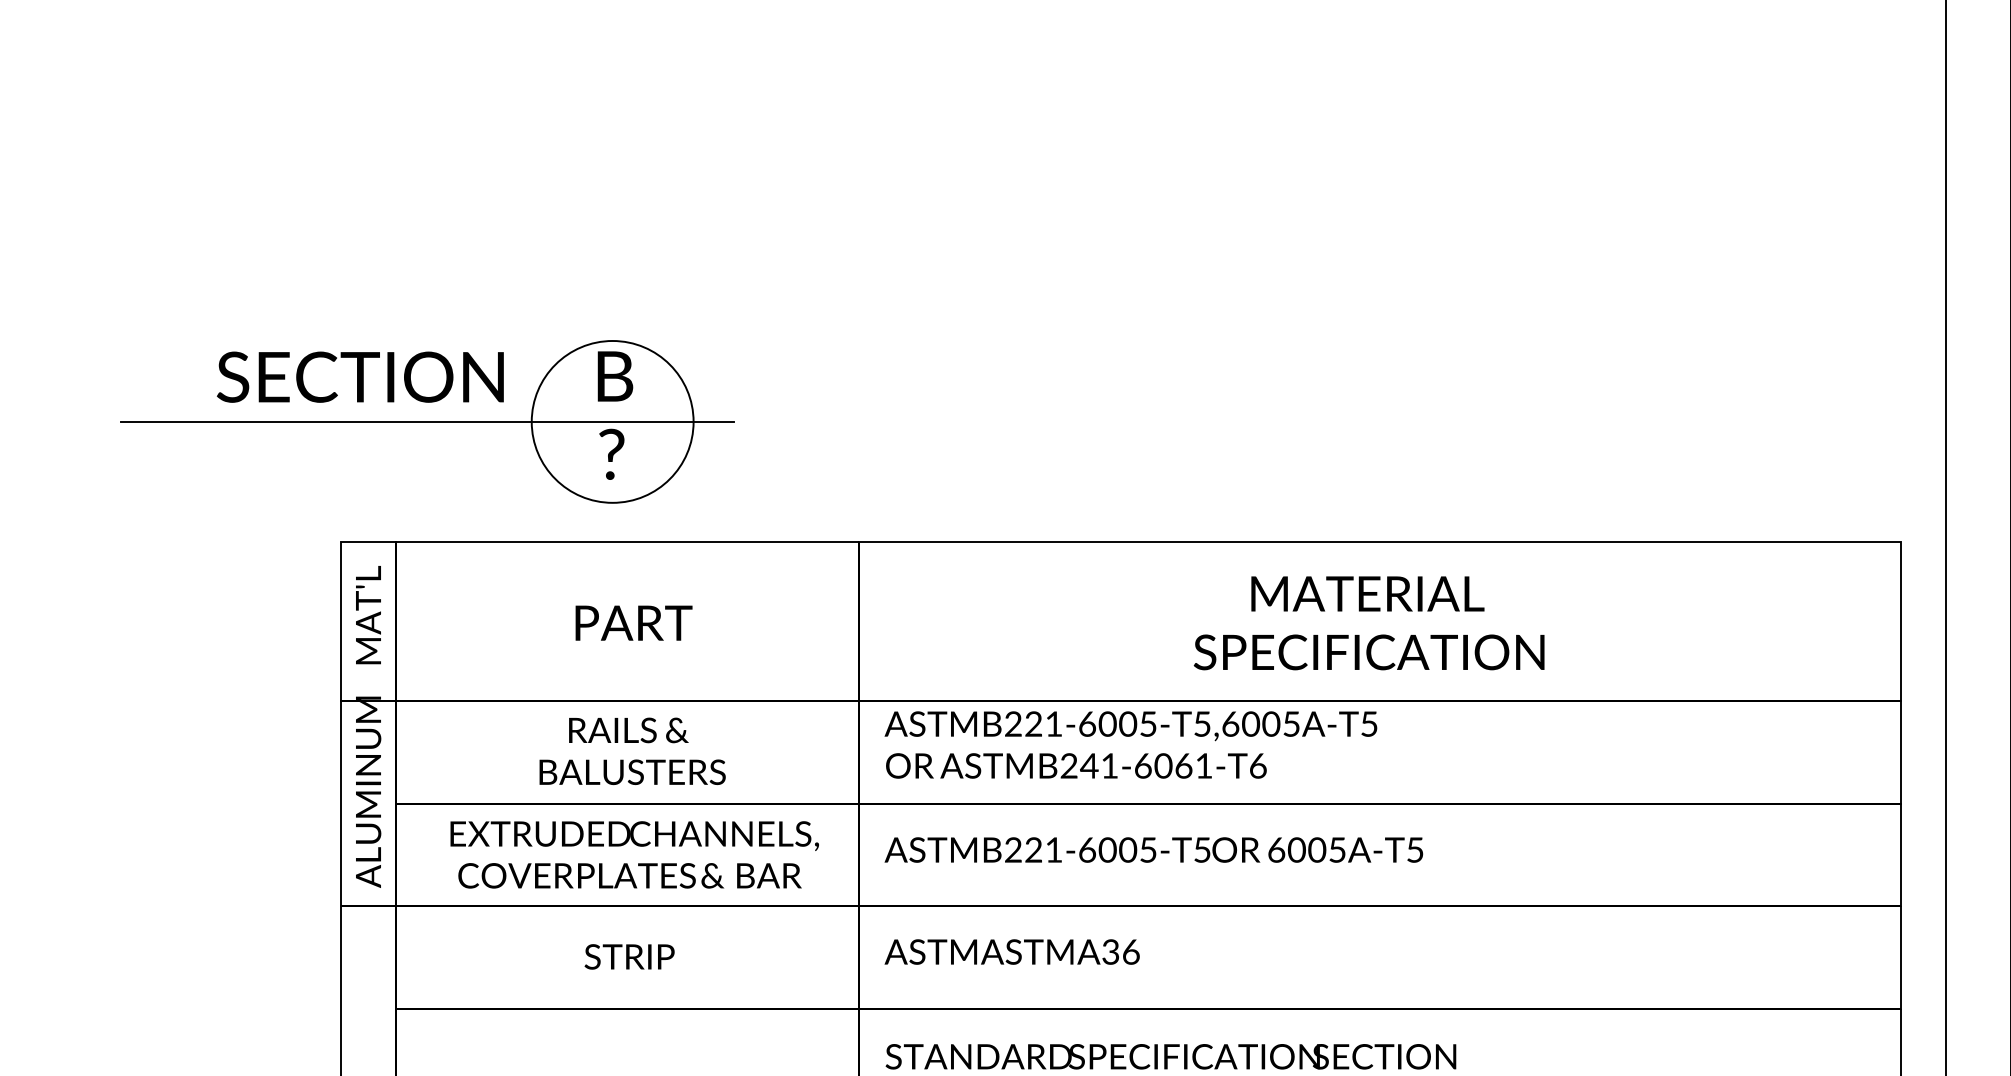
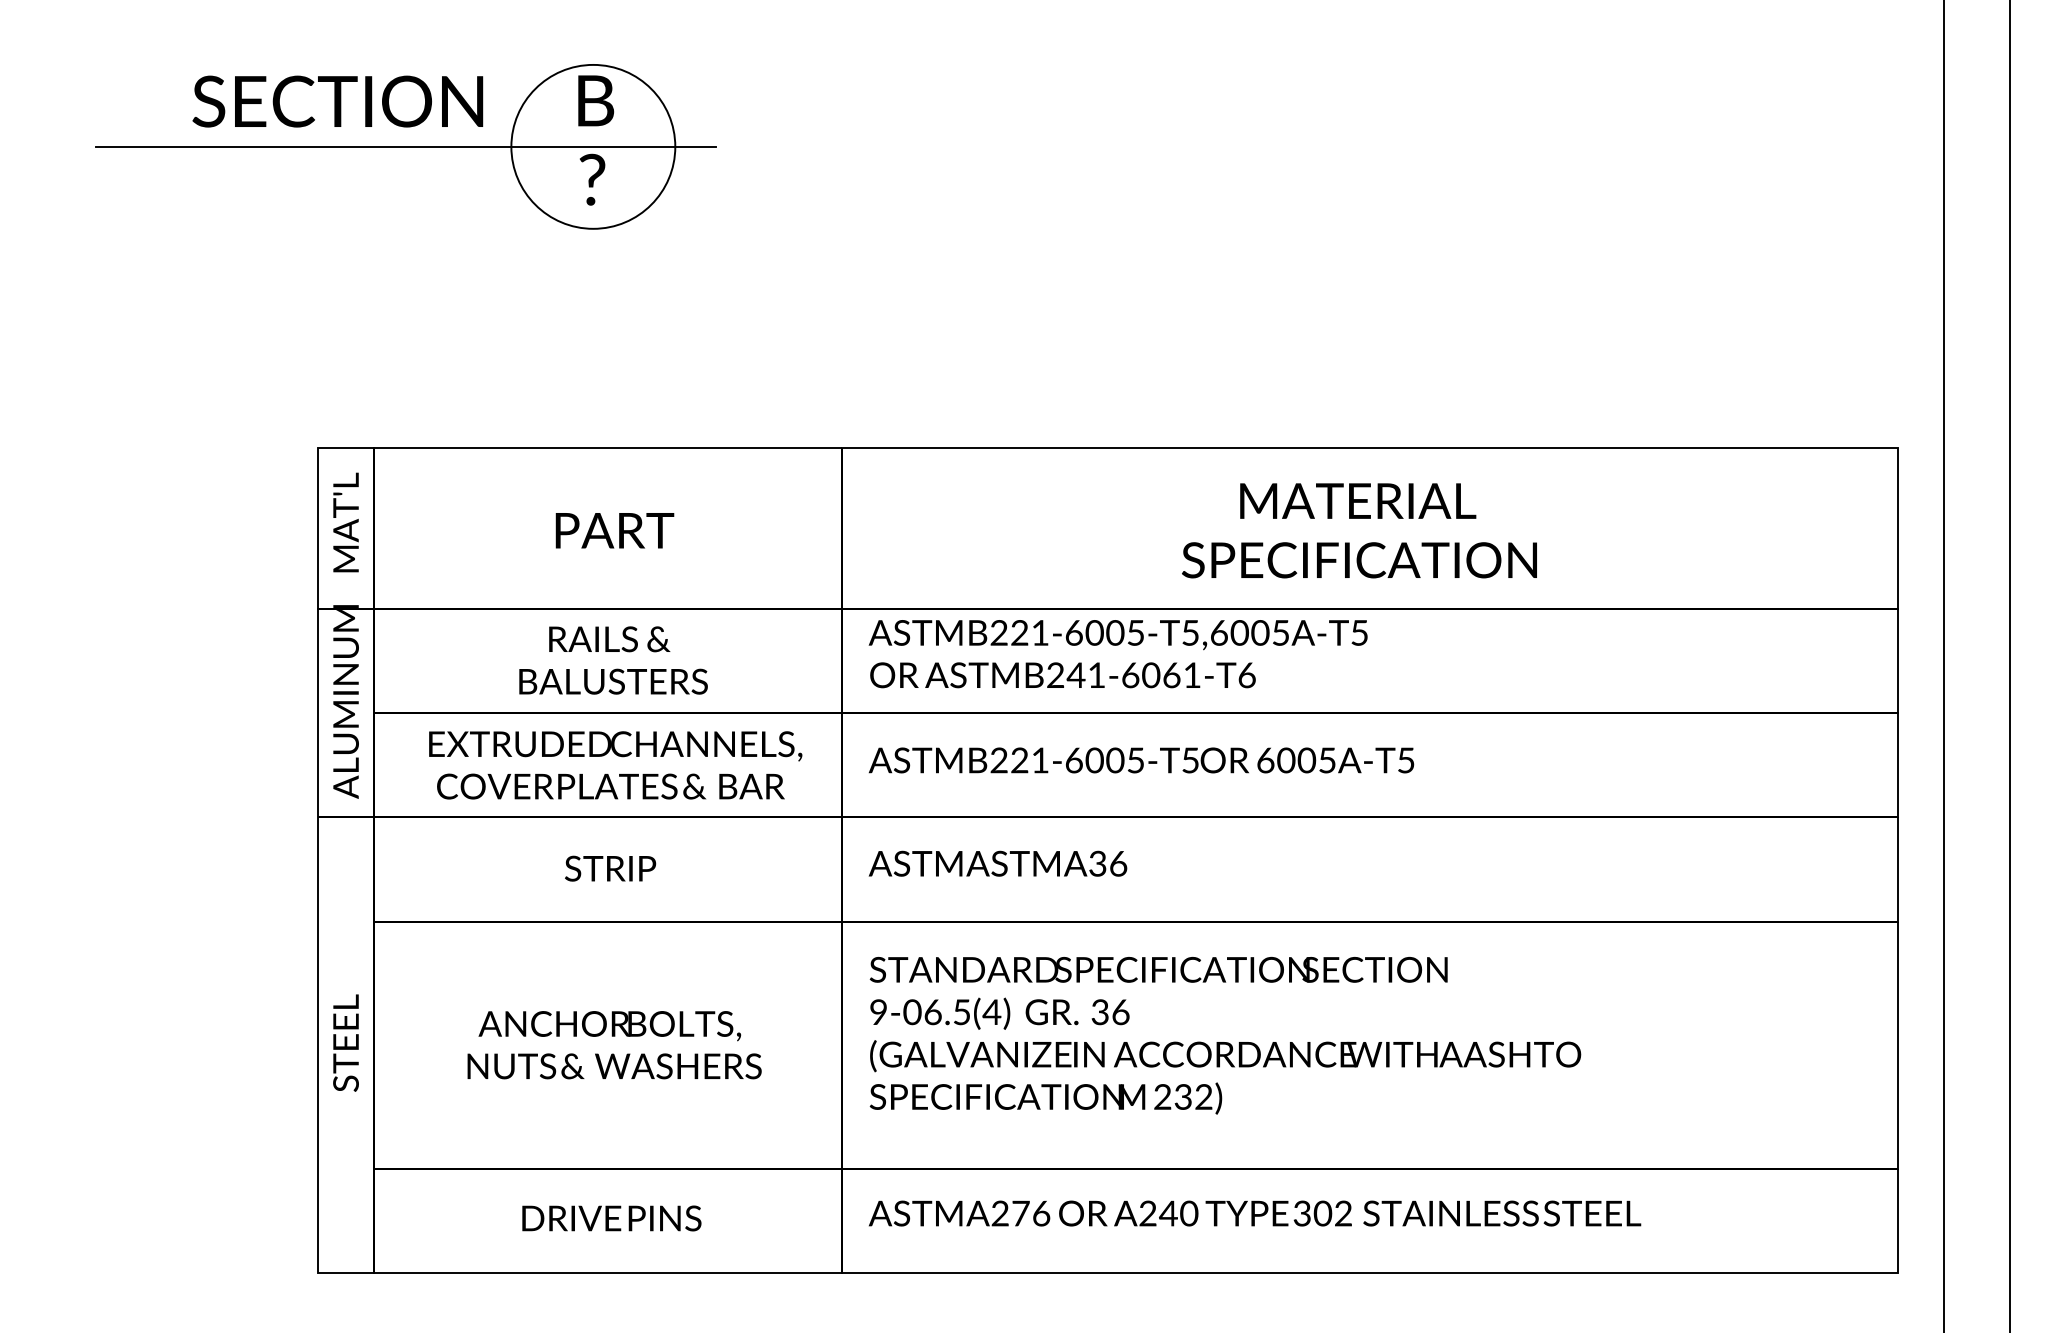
part: (427, 421) -> (405, 146), moved

